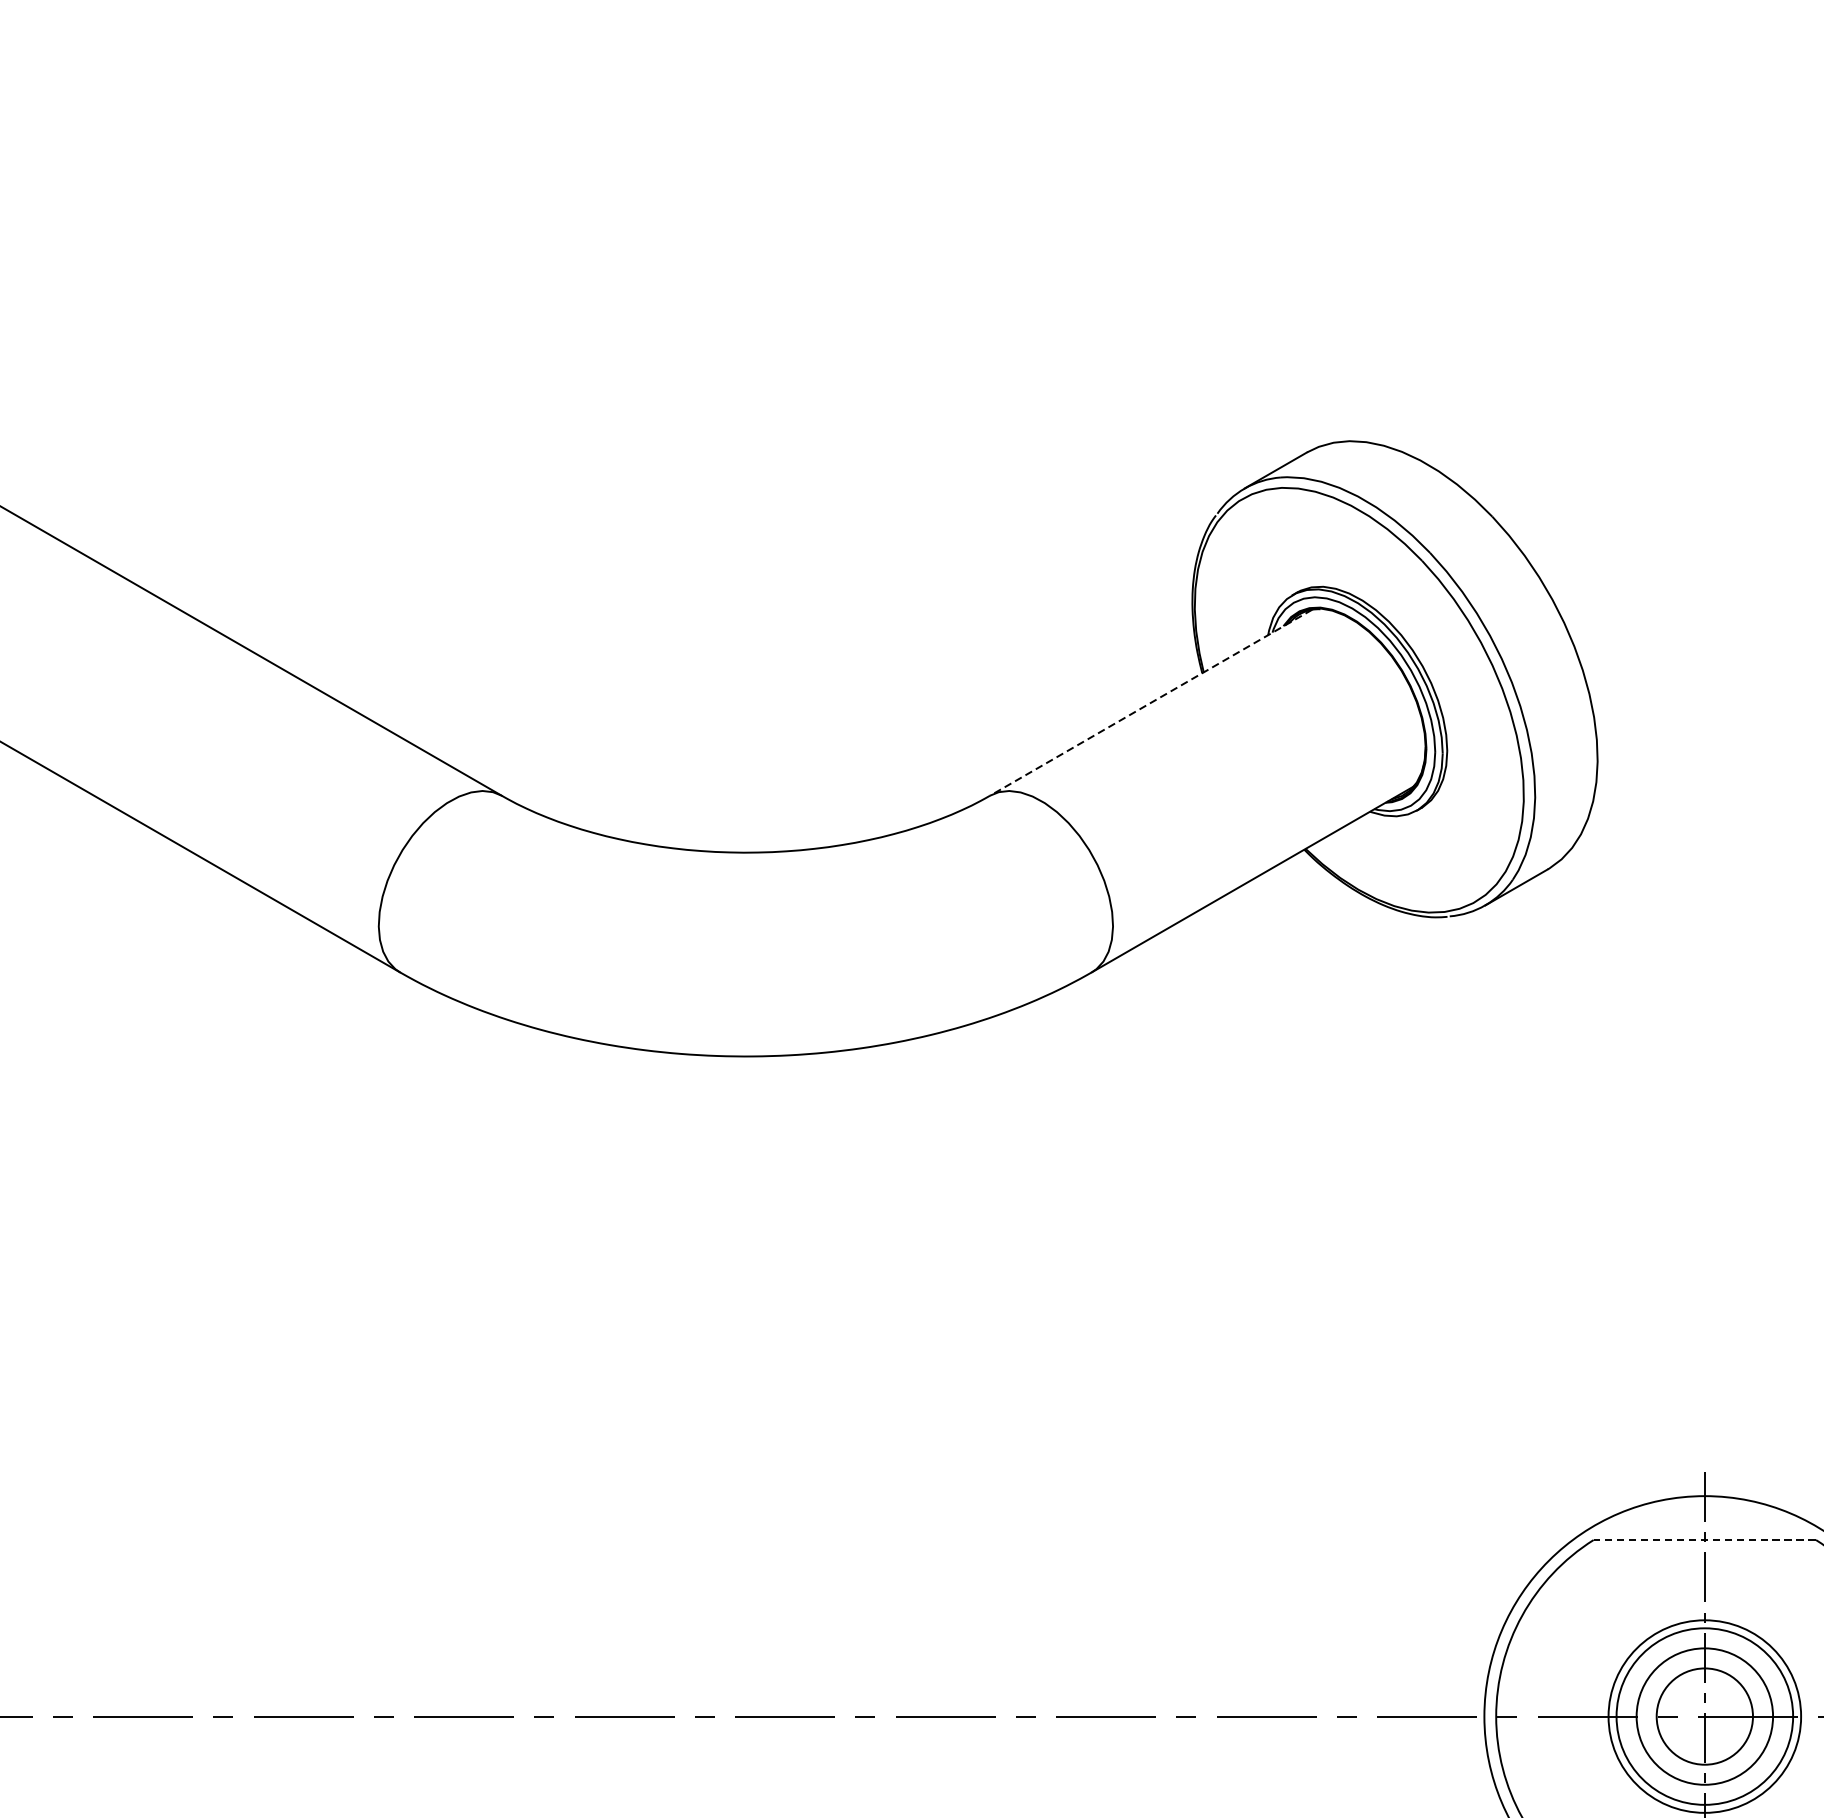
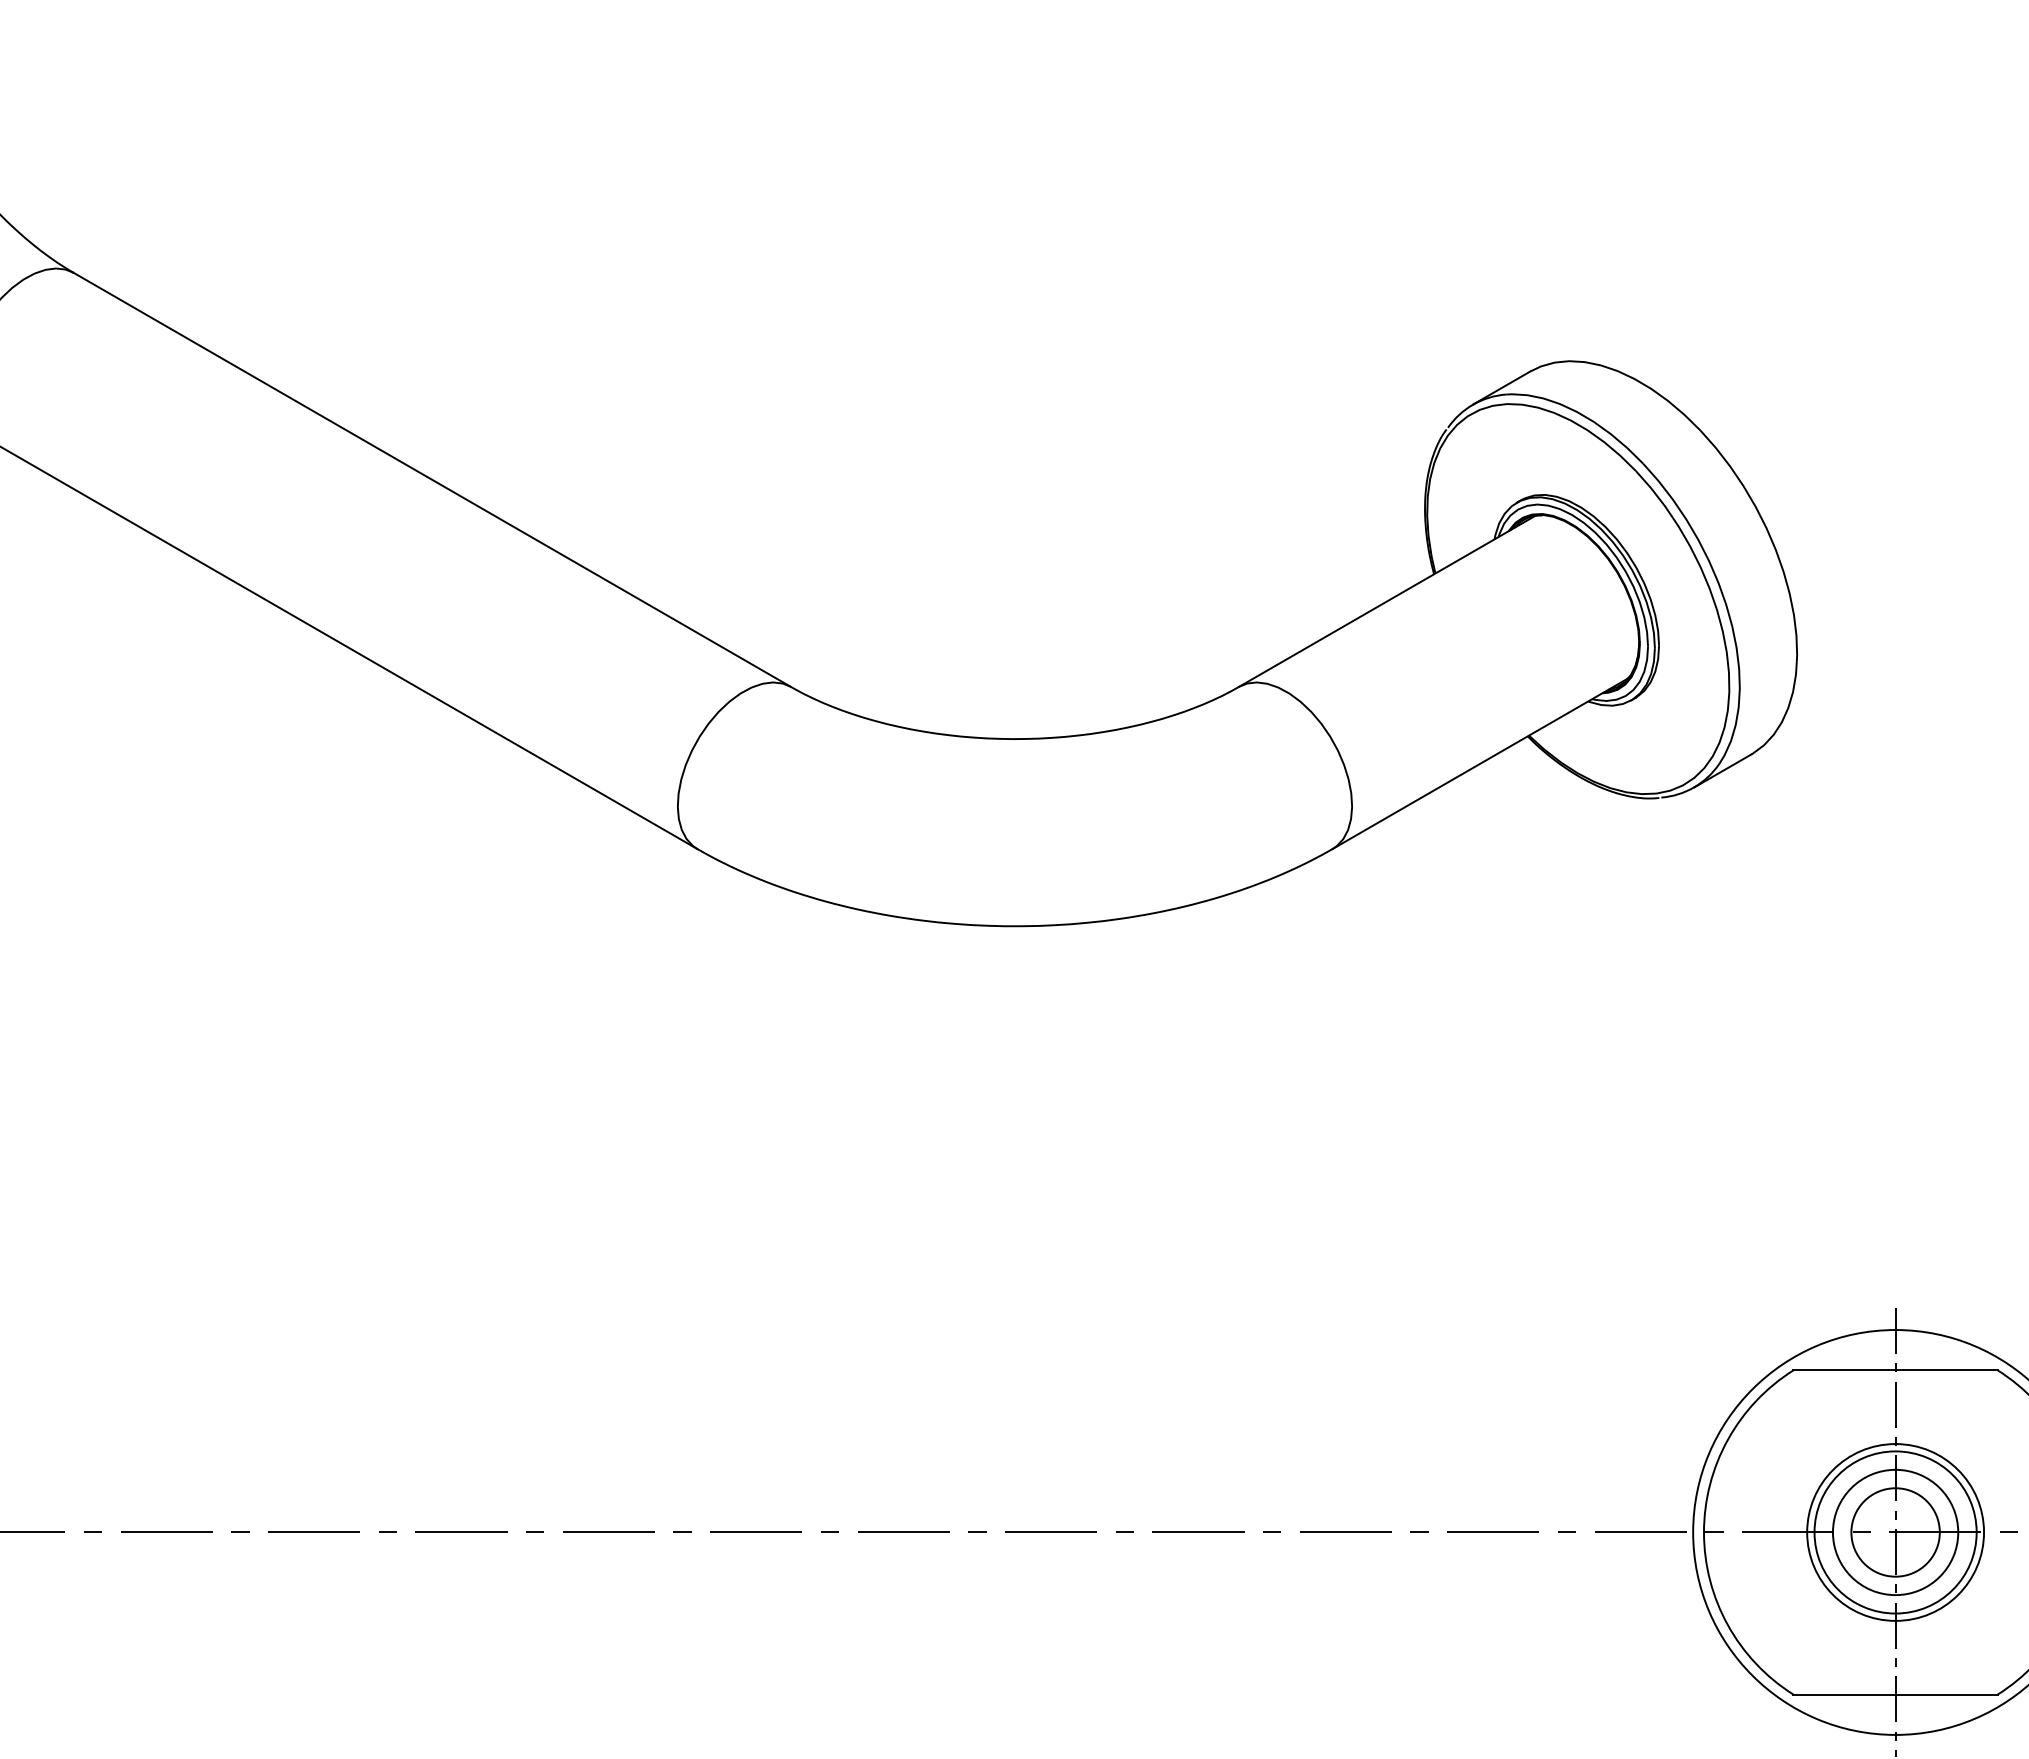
line: (1151, 702) -> (1387, 601), dashed -> solid
line: (1704, 1540) -> (1895, 1370), dashed -> solid

